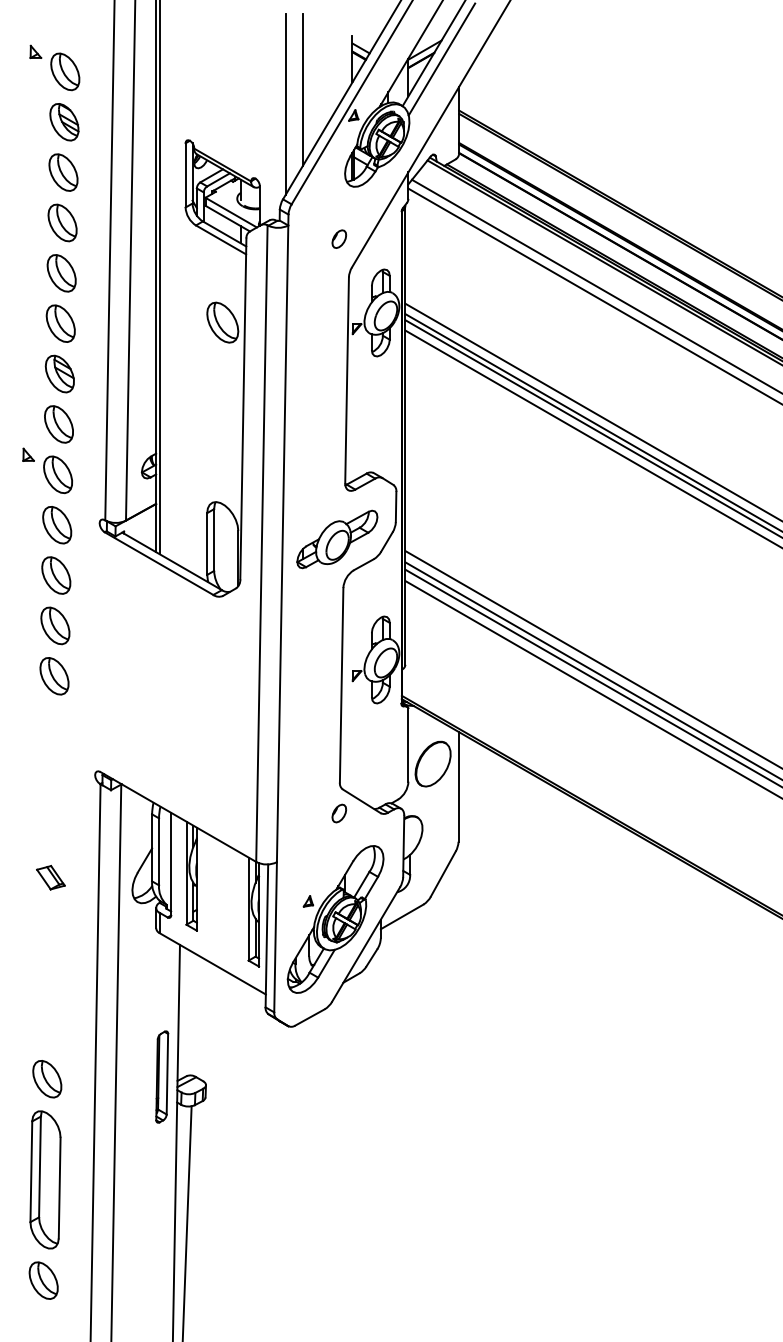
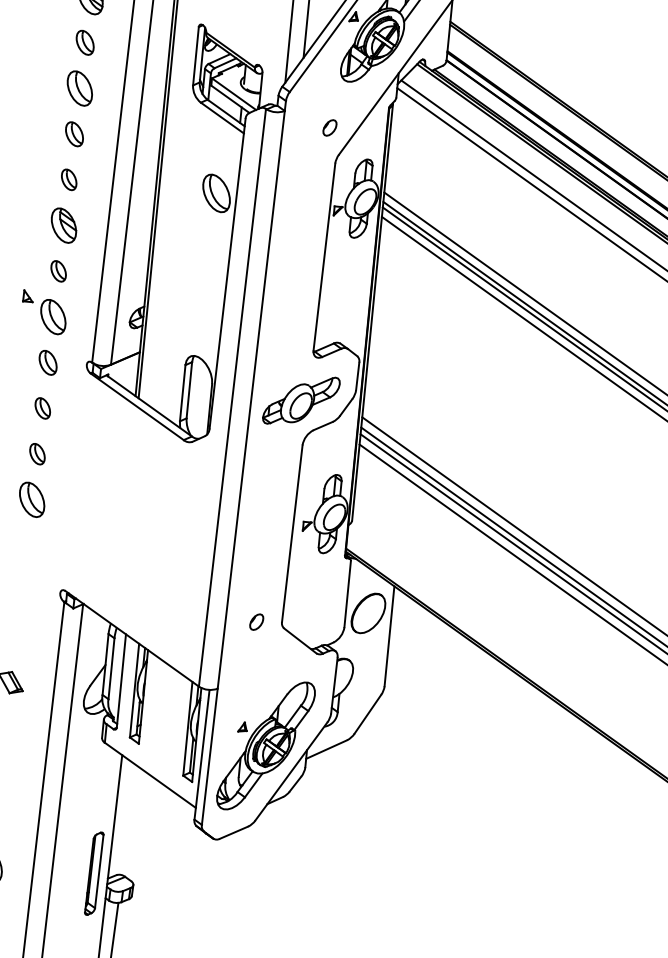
part: (63, 172) -> (85, 42), size x0.7
part: (61, 273) -> (74, 134), size x0.7
part: (60, 323) -> (69, 179), size x0.6
part: (58, 424) -> (58, 271), size x0.6
part: (57, 525) -> (48, 363), size x0.7
part: (56, 575) -> (42, 408), size x0.6
part: (55, 625) -> (37, 453), size x0.6
part: (339, 813) -> (256, 622), moved

